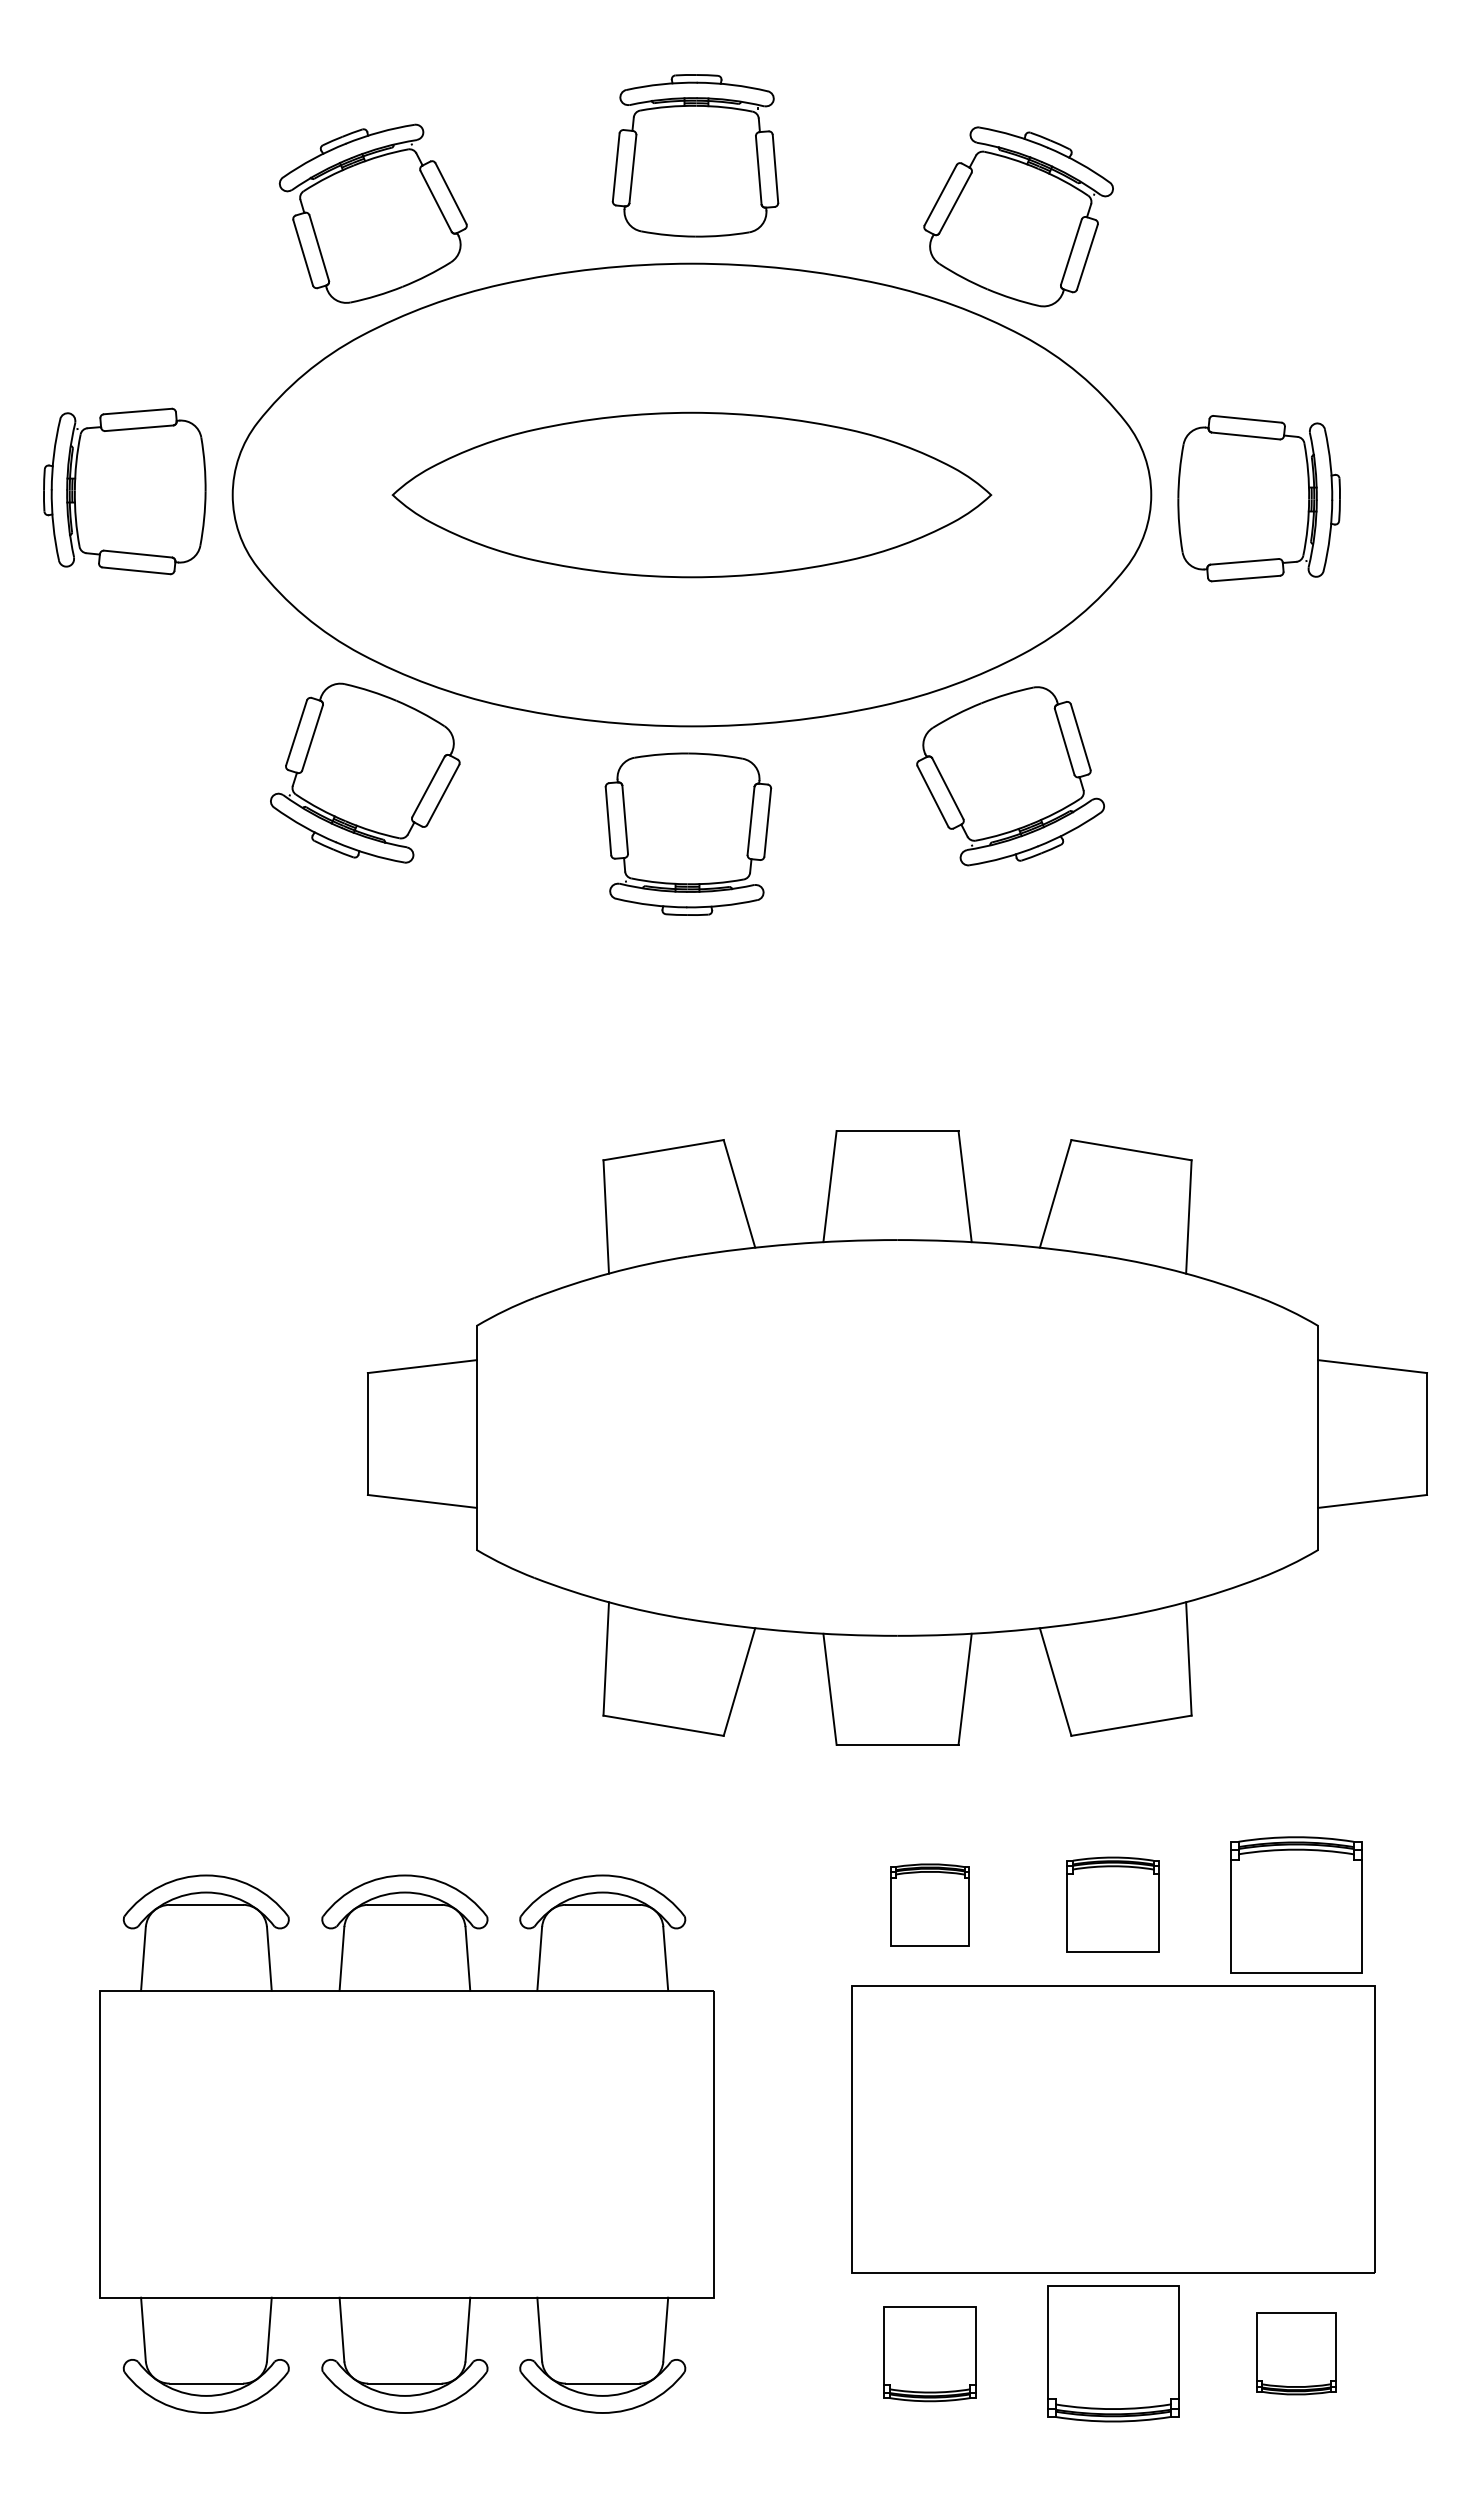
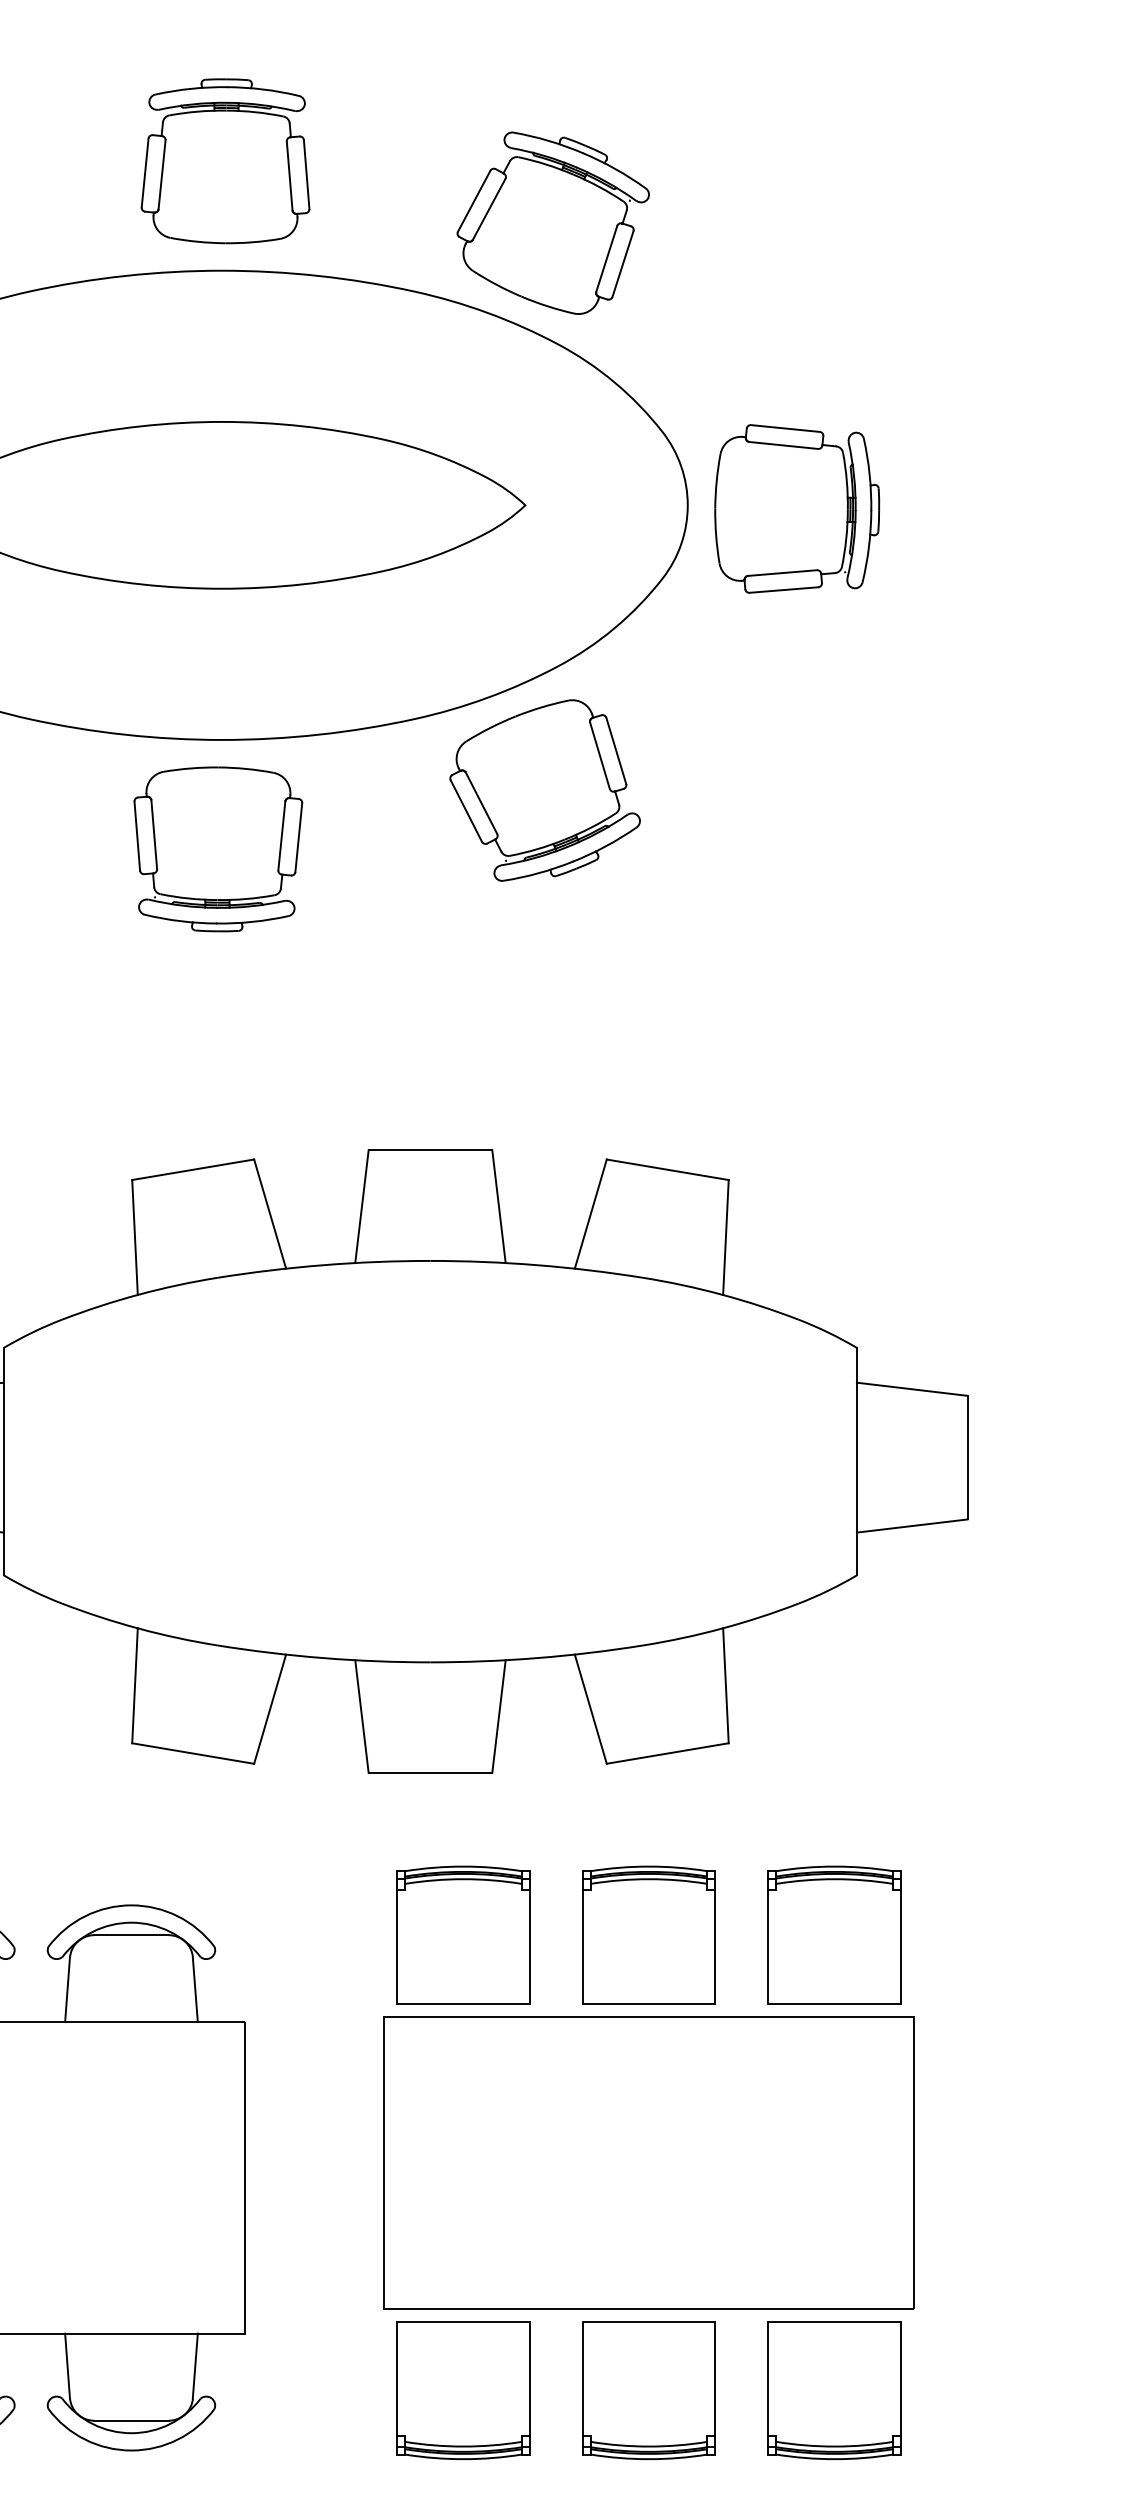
part: (929, 1904) -> (462, 1934), size x1.67
part: (1113, 1904) -> (649, 1934), size x1.43
part: (929, 2353) -> (462, 2390), size x1.43
part: (1296, 2353) -> (835, 2390), size x1.67

